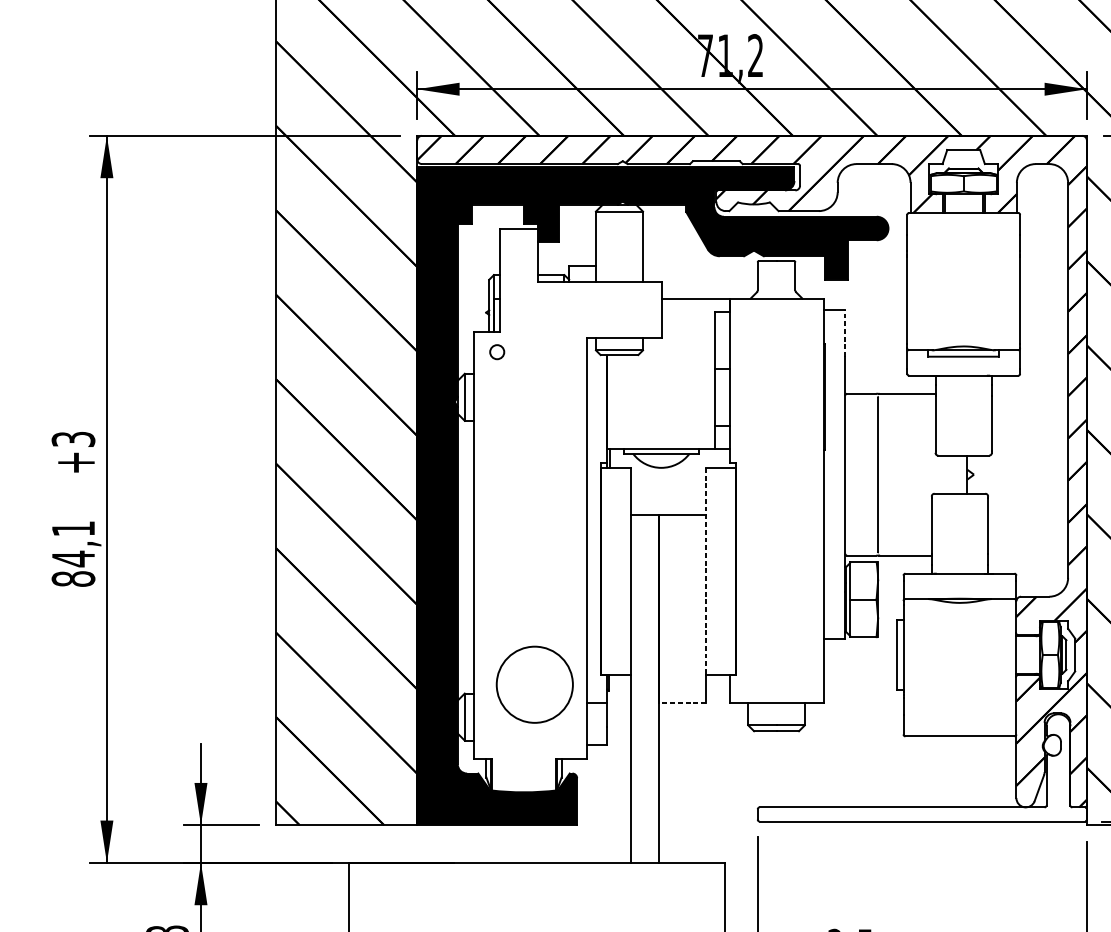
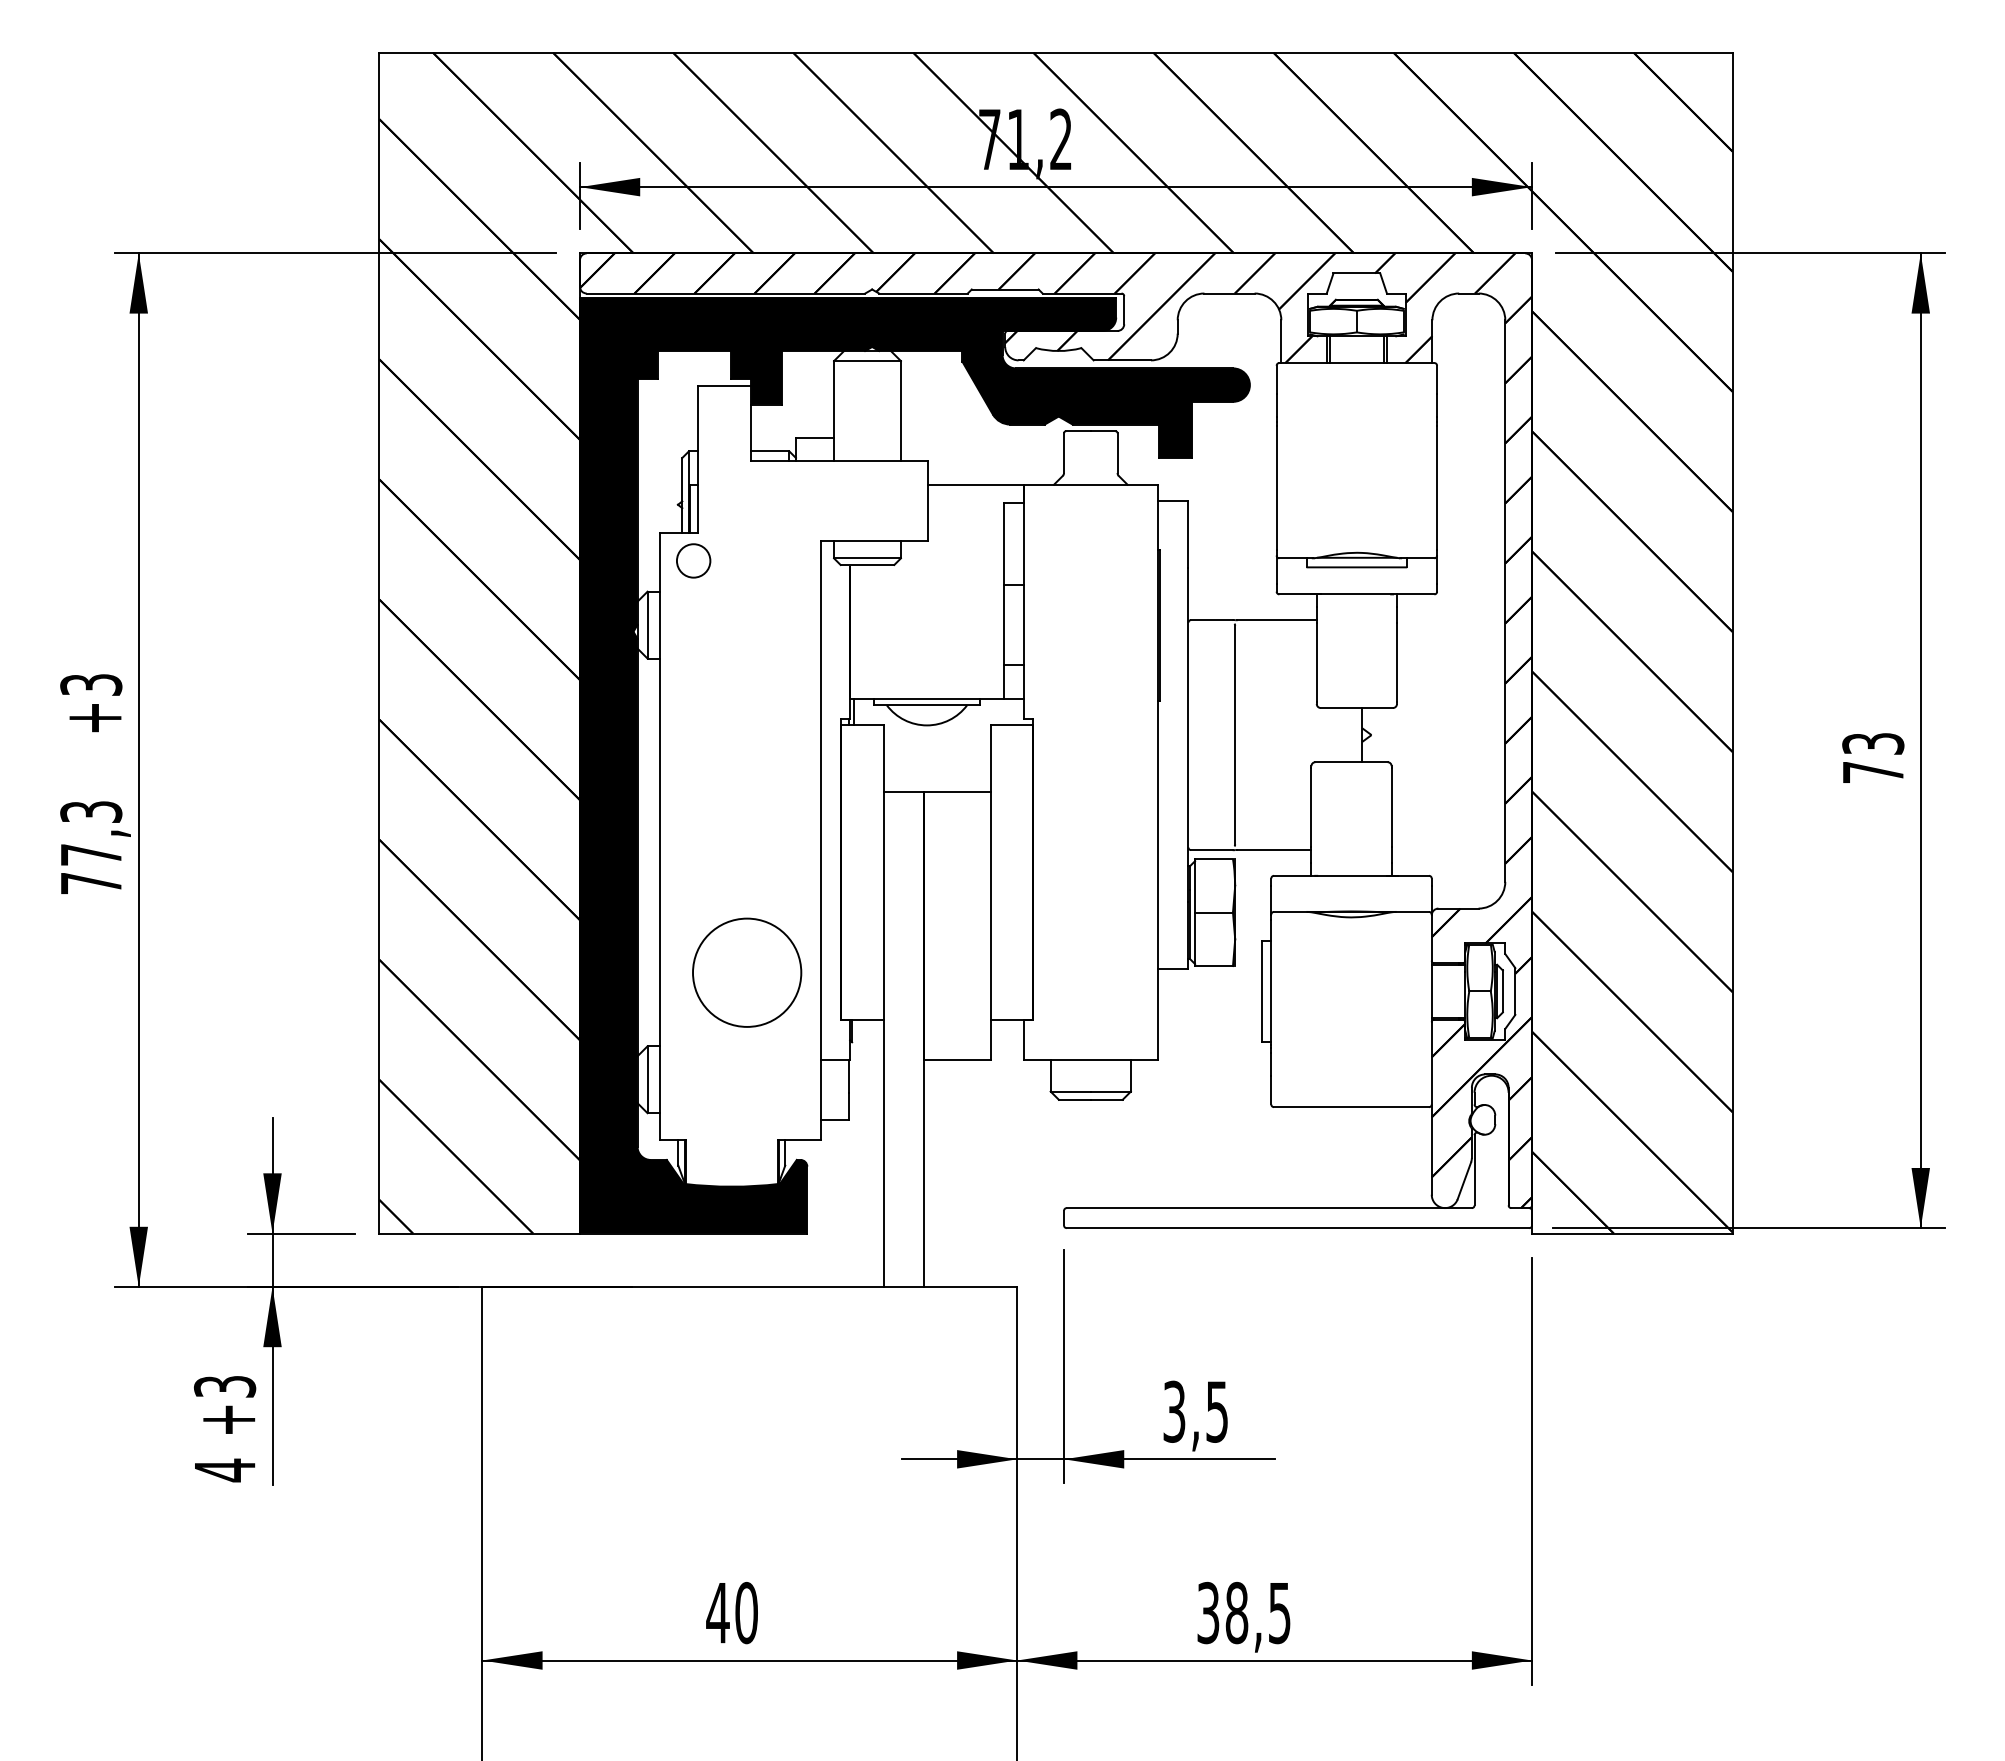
line: (845, 333) -> (1188, 534), dashed -> solid
circle: (497, 351) -> (693, 560), size x1.67
text: (73, 553) -> (91, 847), 84,1 -> 77,3
line: (706, 571) -> (990, 872), dashed -> solid
circle: (535, 684) -> (747, 972), moved
line: (682, 702) -> (956, 1059), dashed -> solid

